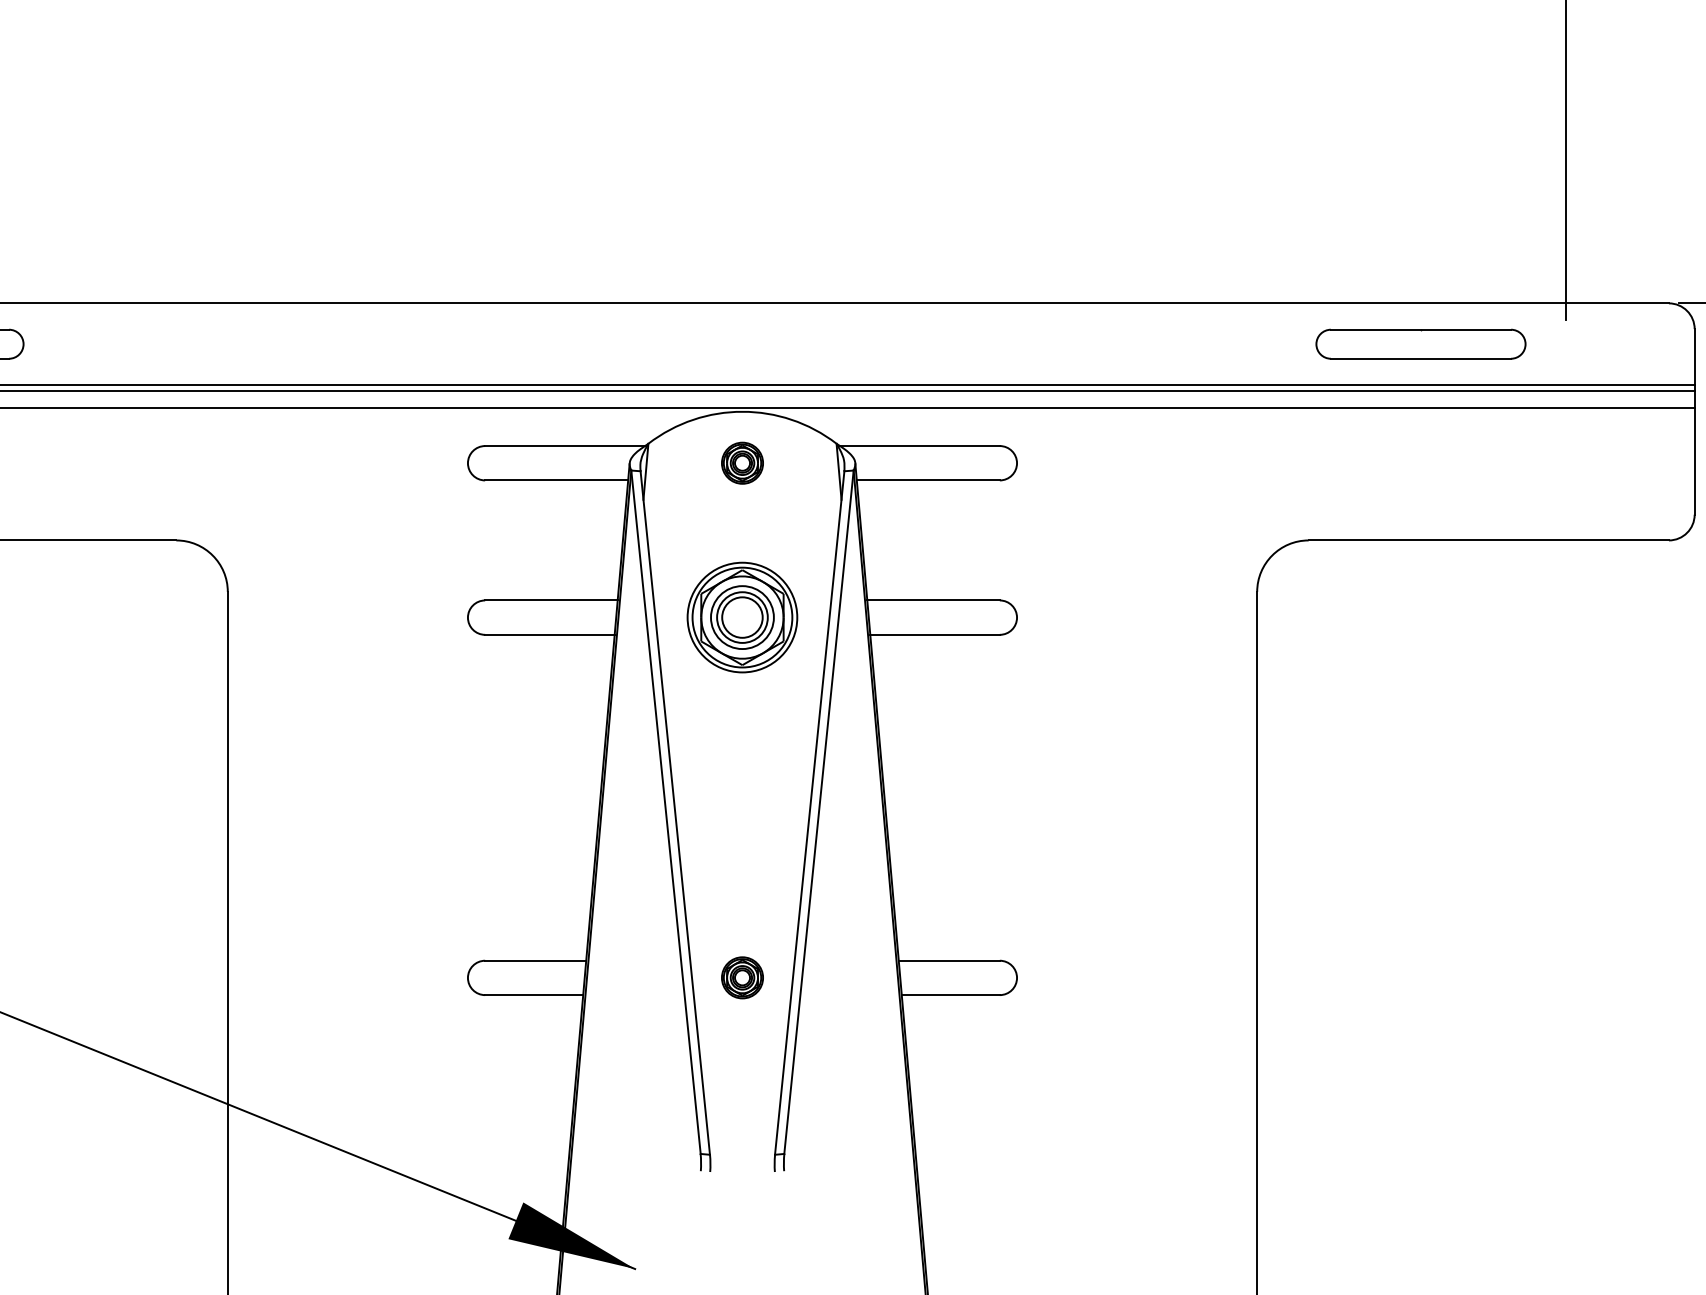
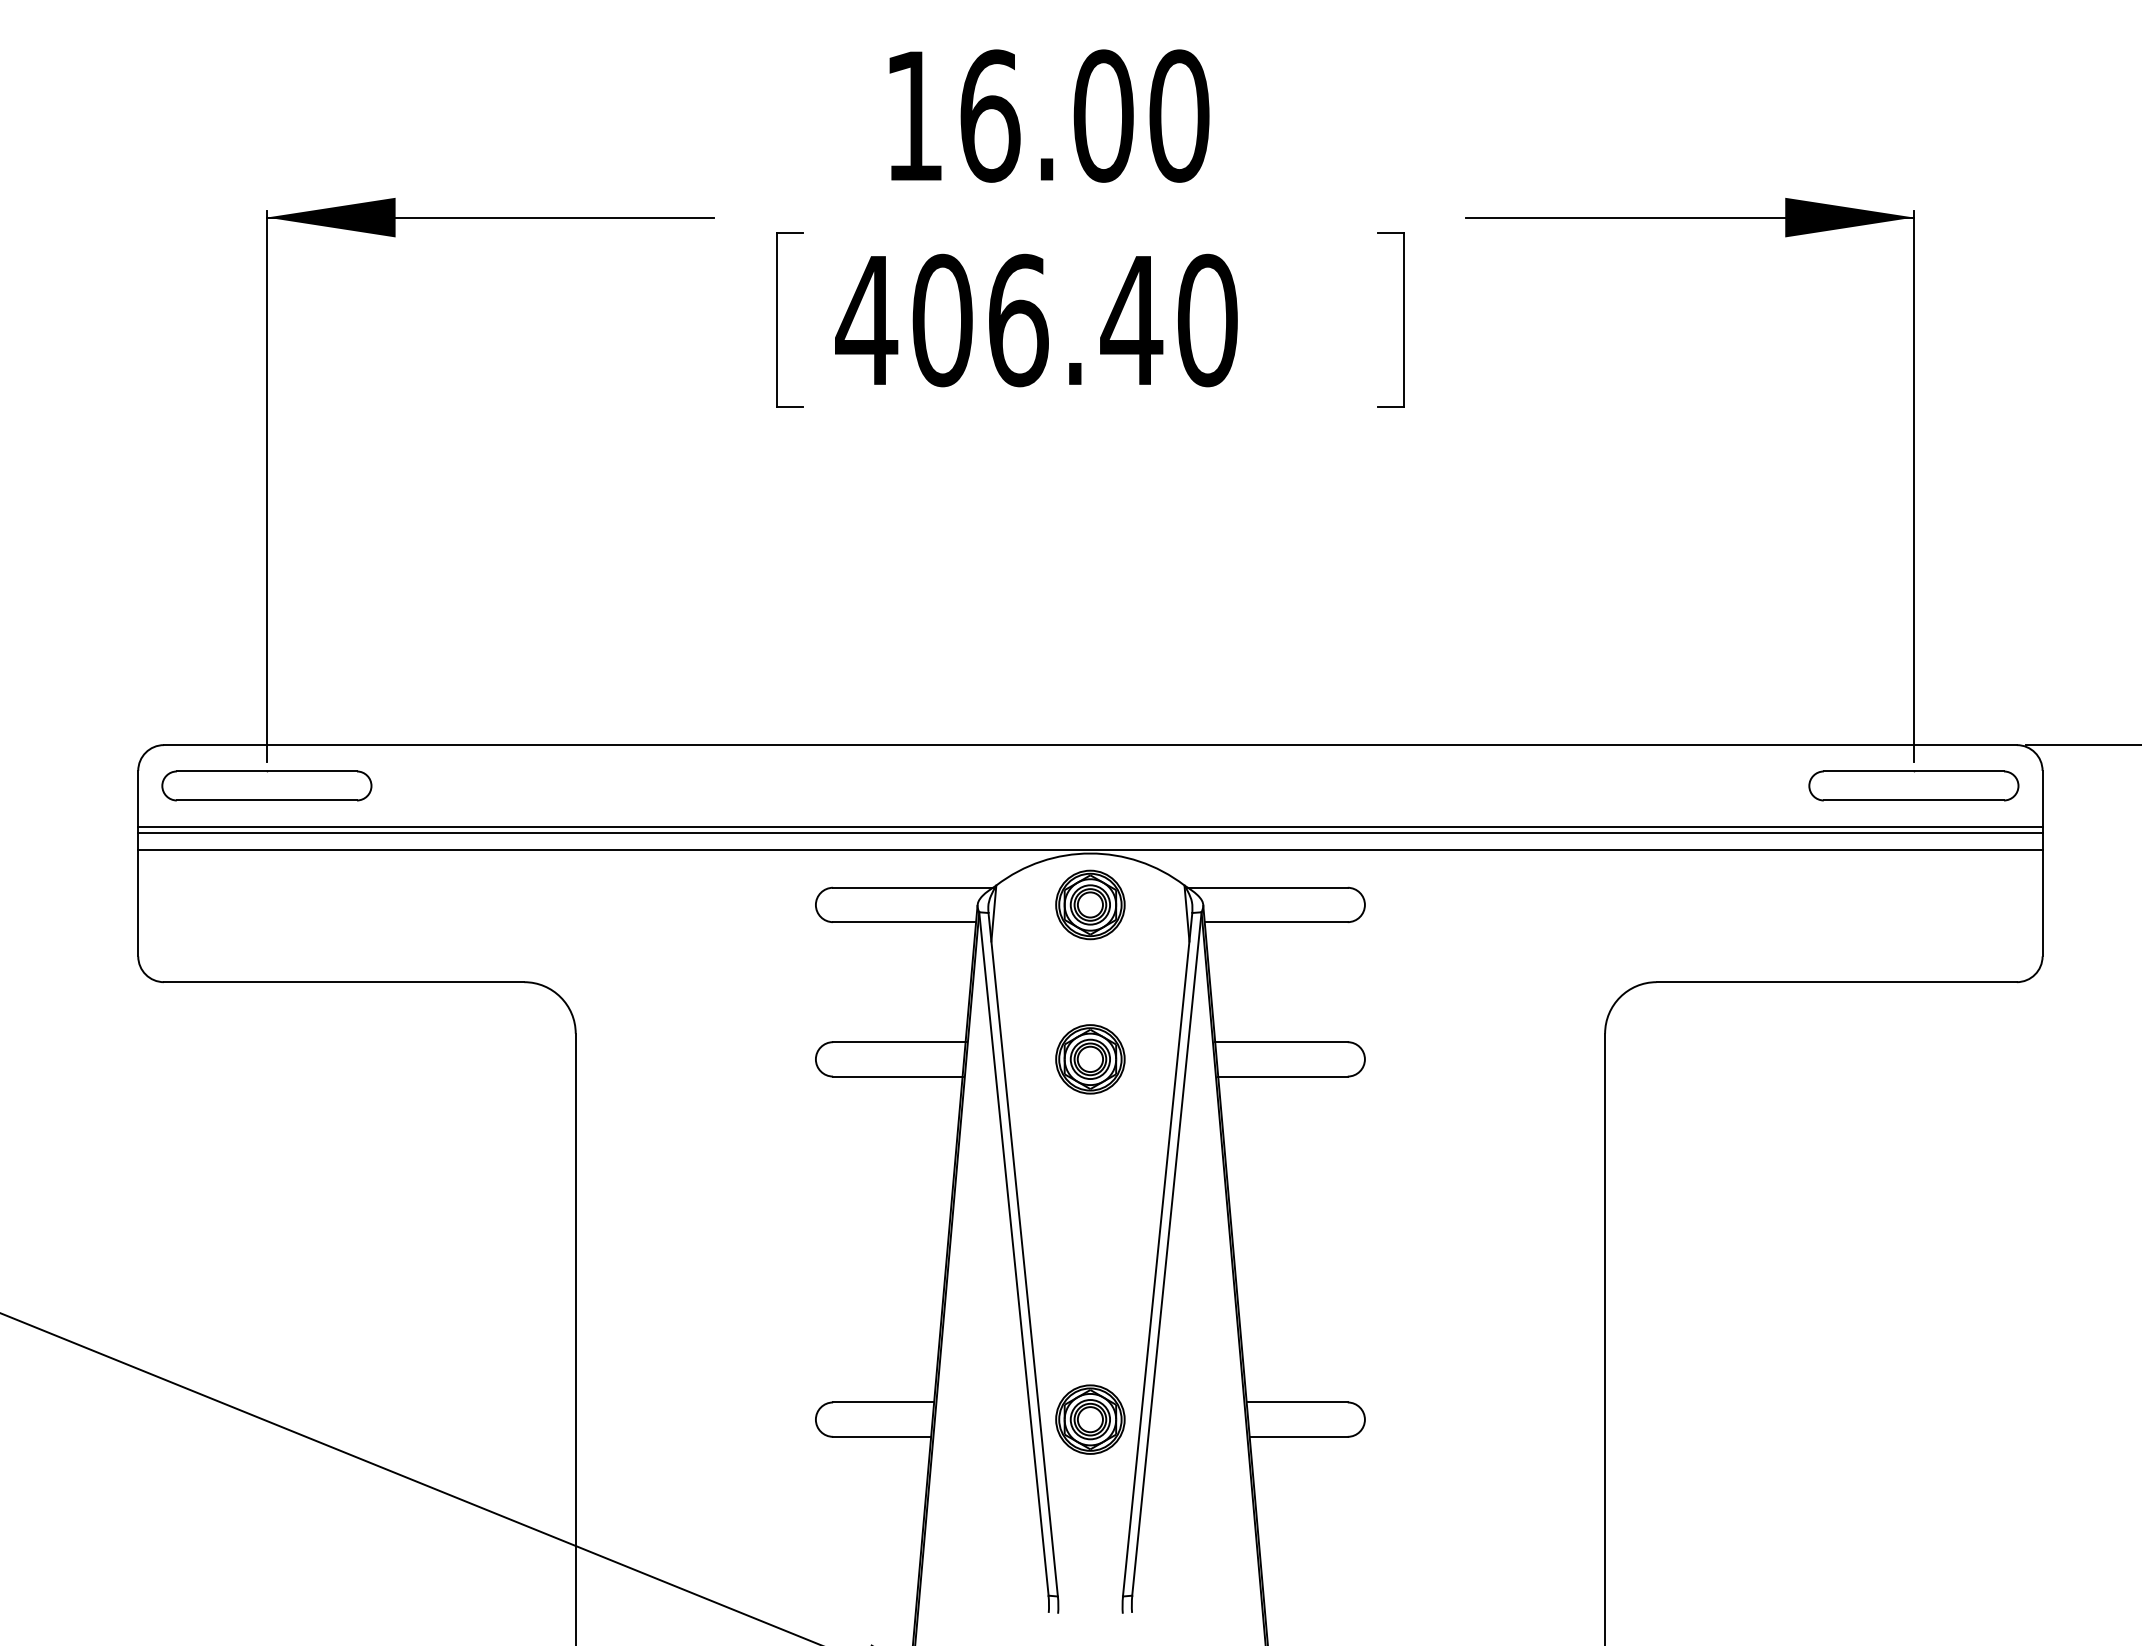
part: (1420, 343) -> (1913, 785), moved
part: (742, 462) -> (1090, 904), size x1.67
part: (742, 617) -> (1090, 1059), size x0.62
part: (742, 977) -> (1090, 1419), size x1.67

